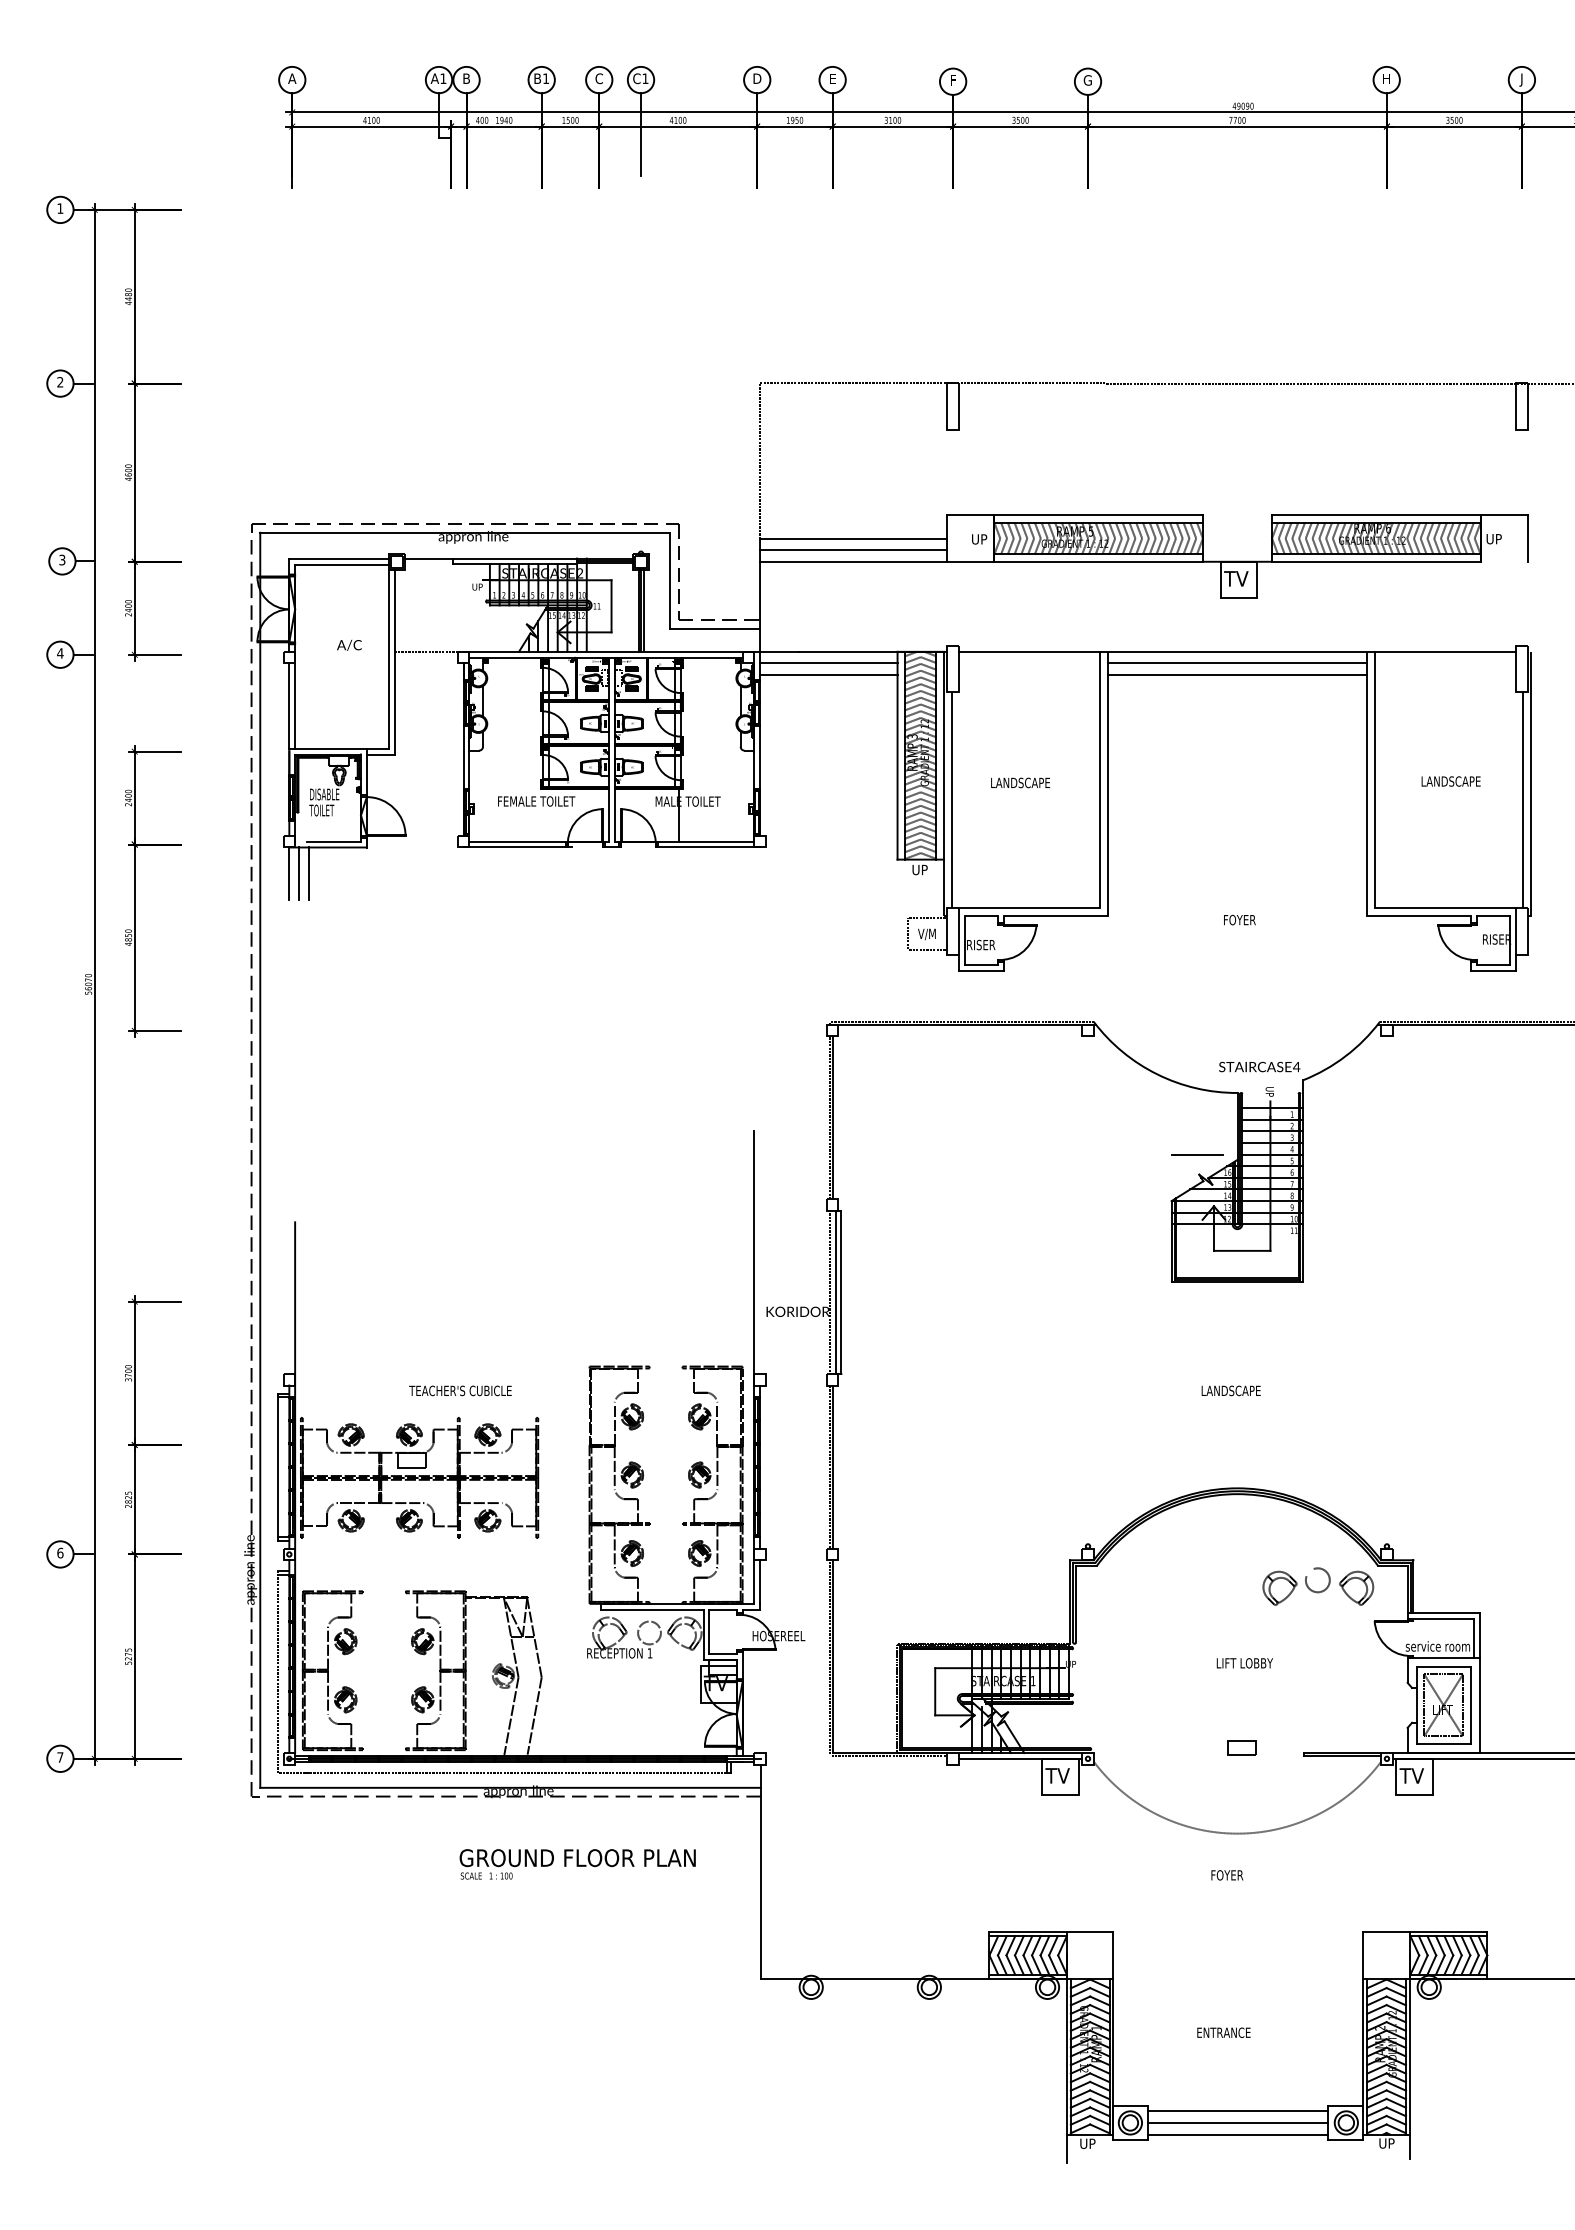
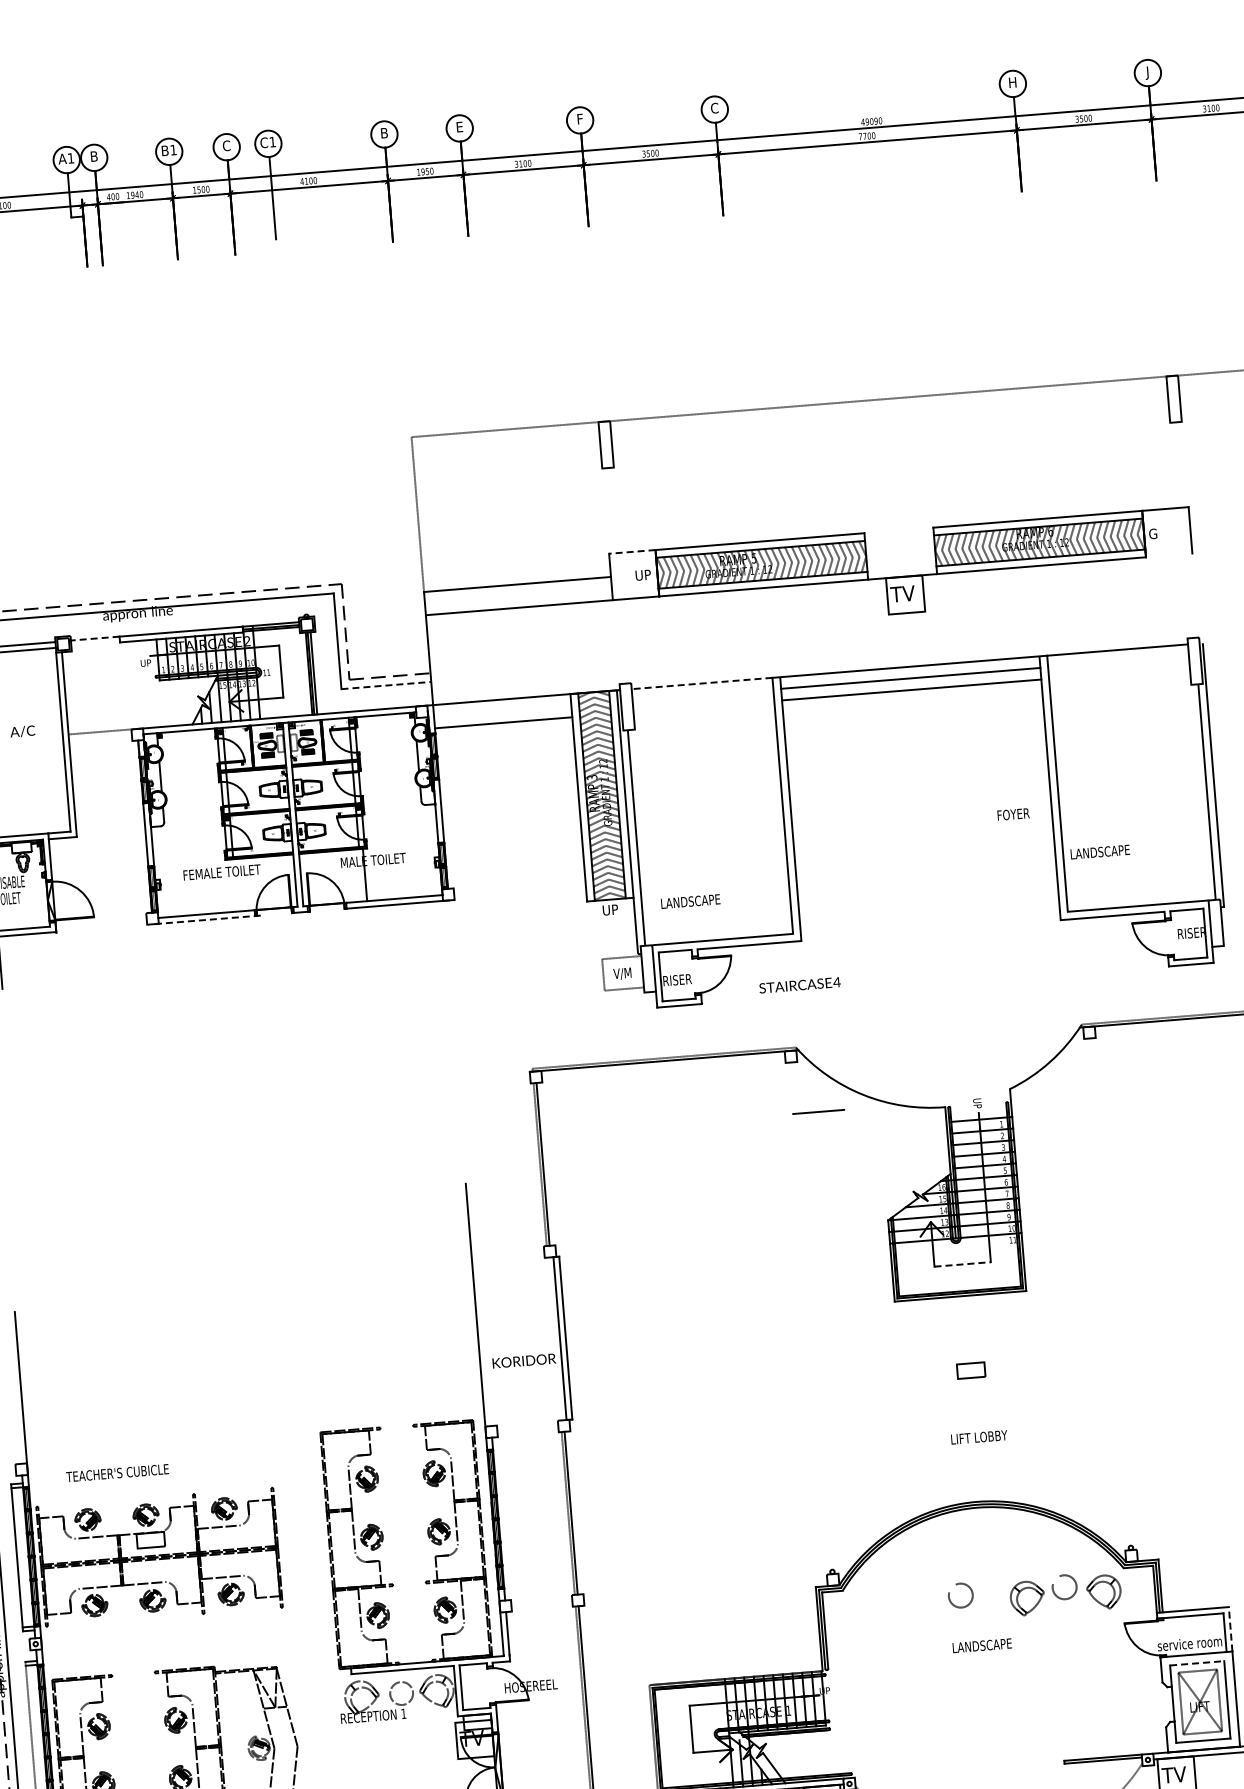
text: (757, 78) -> (384, 132), D -> B
text: (1087, 80) -> (714, 108), G -> C
line: (970, 515) -> (632, 552), solid -> dashed
text: (1493, 538) -> (1156, 533), UP -> G
line: (853, 550) -> (518, 596), removed
line: (428, 558) -> (94, 638), solid -> dashed
line: (715, 628) -> (386, 685), solid -> dashed
line: (1028, 651) -> (701, 683), solid -> dashed
line: (828, 663) -> (502, 711), removed
text: (1450, 781) -> (1099, 852), moved
text: (1020, 782) -> (690, 901), moved
line: (517, 847) -> (206, 919), solid -> dashed
text: (1239, 919) -> (1013, 813), moved
text: (1259, 1066) -> (799, 984), moved
line: (1197, 1154) -> (819, 1111), moved
line: (1242, 1250) -> (962, 1264), solid -> dashed
line: (829, 1291) -> (553, 1338), removed
text: (460, 1390) -> (117, 1472), moved
text: (1230, 1390) -> (981, 1645), moved
circle: (1213, 1580) -> (960, 1595), added
line: (1479, 1634) -> (1230, 1628), solid -> dashed
text: (1244, 1663) -> (978, 1437), moved
line: (1444, 1666) -> (1198, 1663), solid -> dashed
part: (1241, 1747) -> (970, 1369), moved

